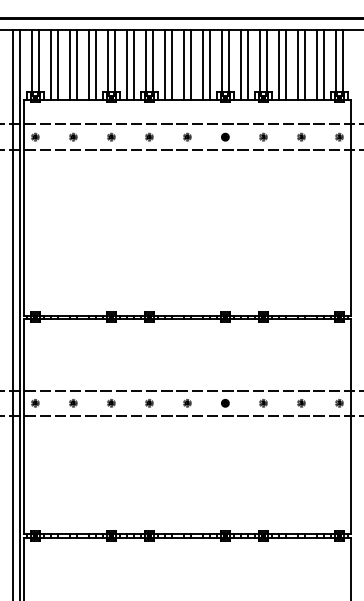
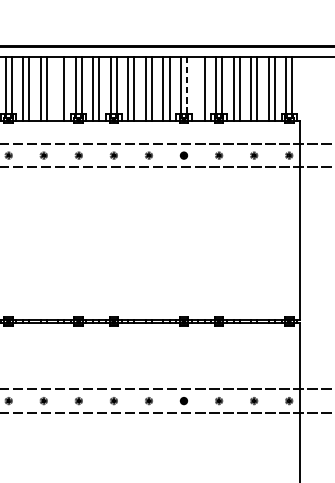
line: (228, 60) -> (186, 84), solid -> dashed
line: (89, 65) -> (58, 89), removed
line: (241, 65) -> (198, 89), removed

